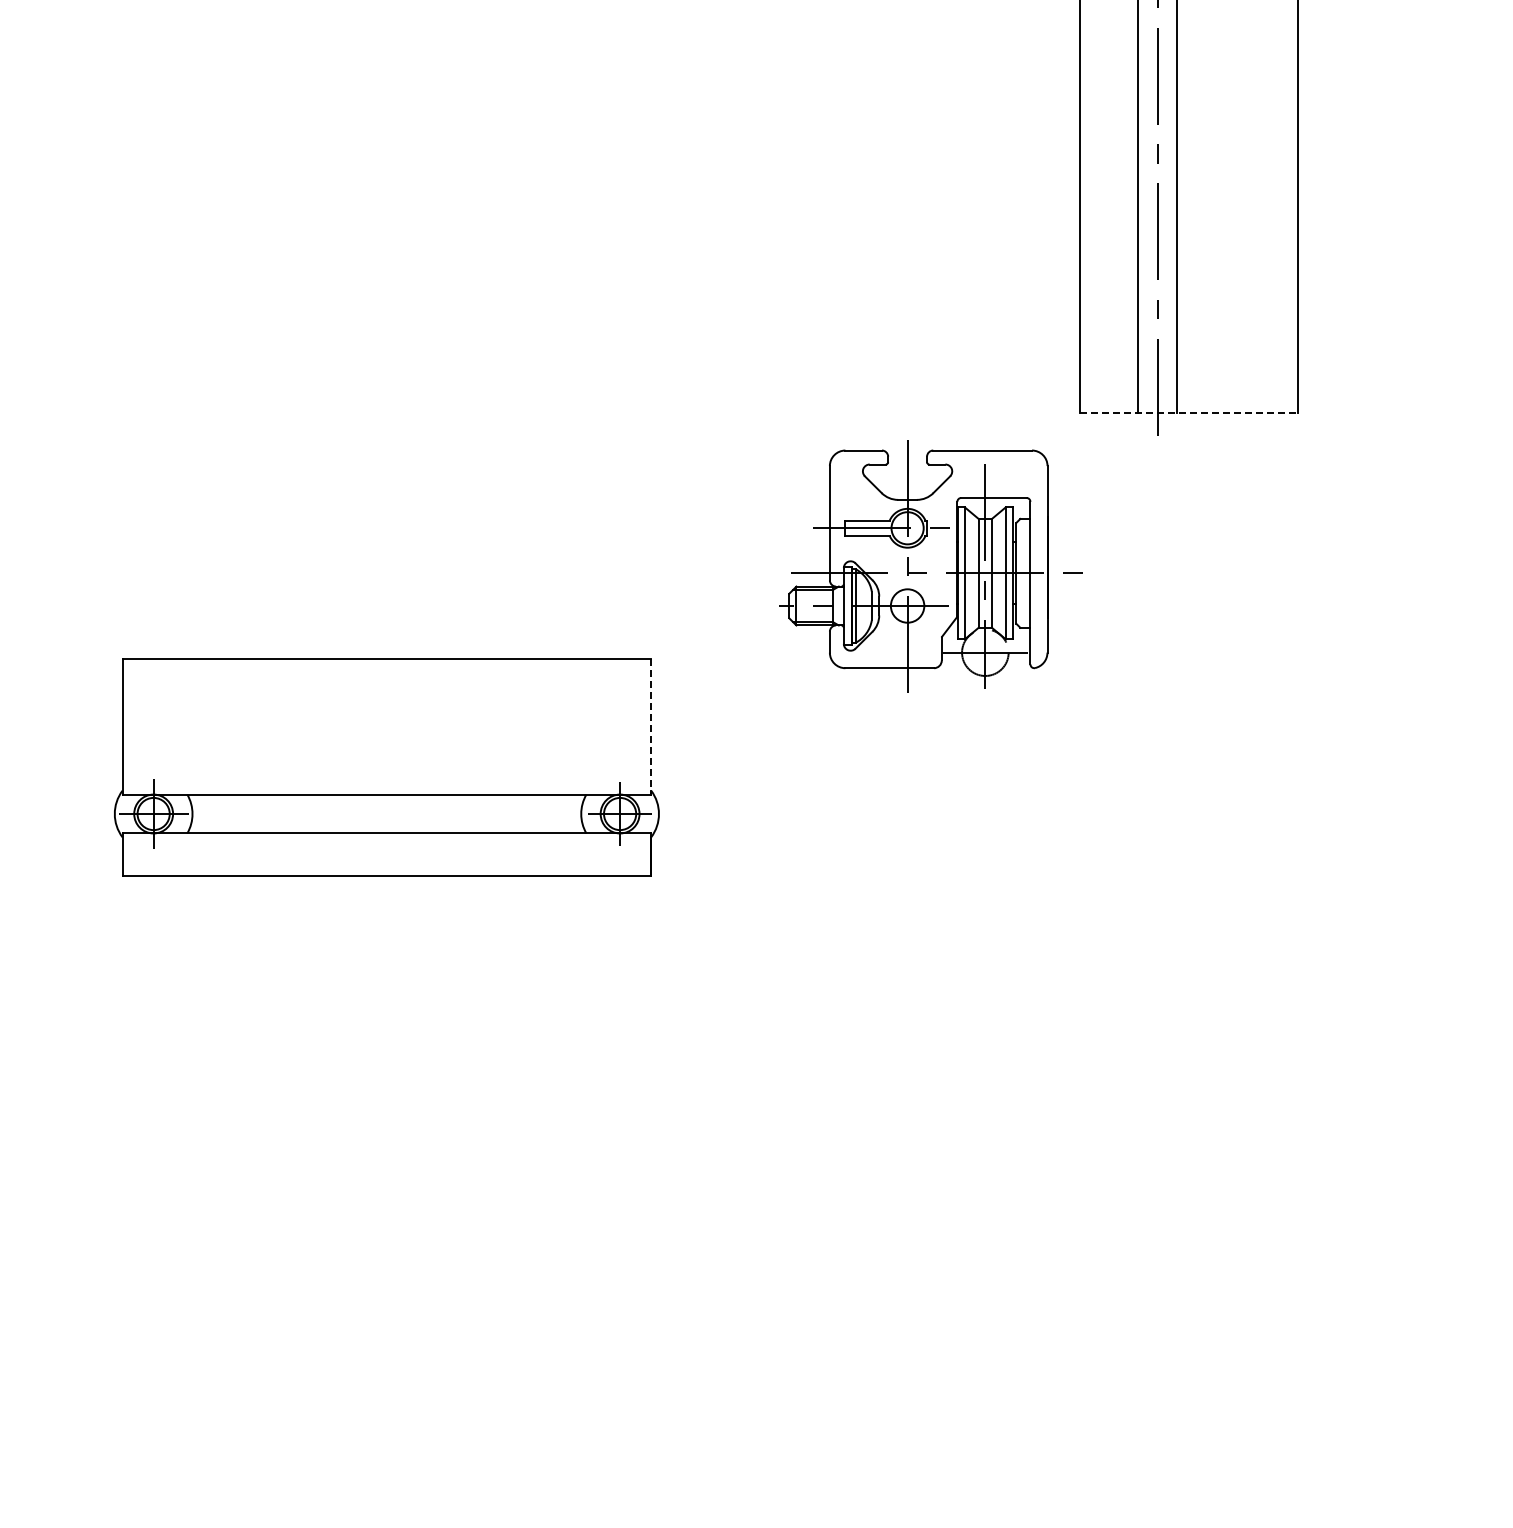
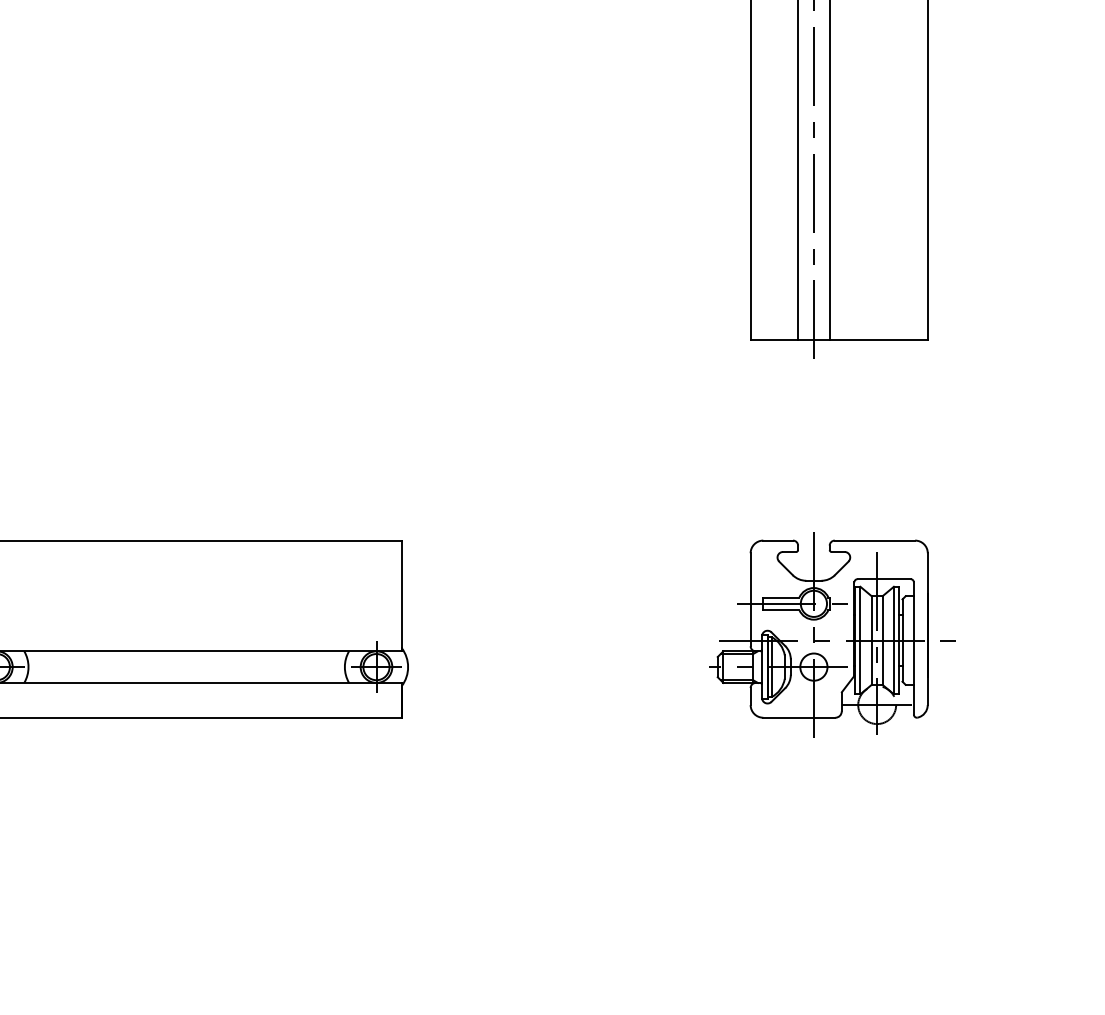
line: (1188, 412) -> (839, 340), dashed -> solid
part: (930, 566) -> (832, 634), moved
line: (651, 727) -> (402, 596), dashed -> solid

